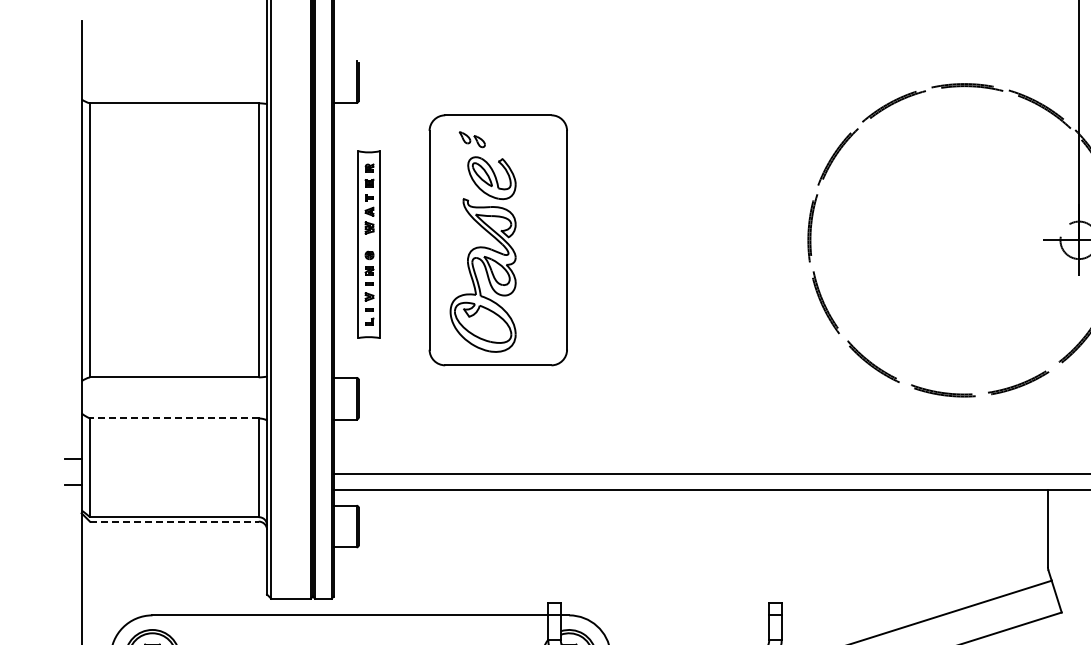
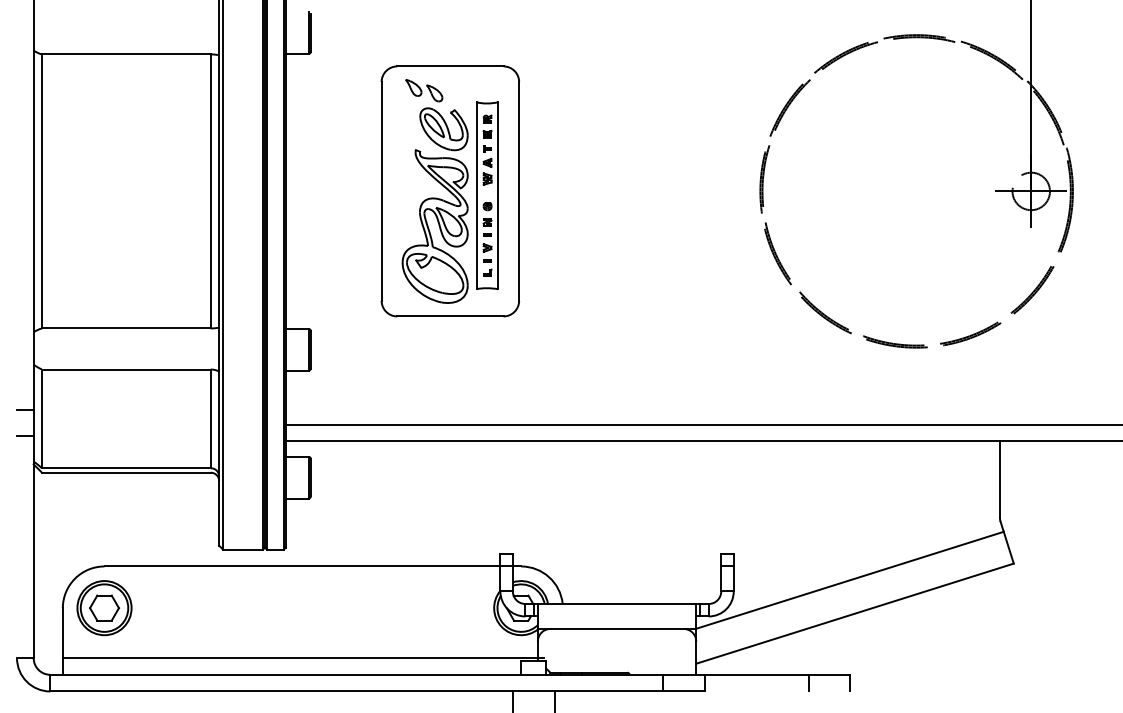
part: (472, 139) -> (424, 90), size x1.43
part: (369, 244) -> (487, 195), moved
line: (173, 418) -> (125, 369), dashed -> solid
line: (174, 521) -> (126, 472), dashed -> solid

